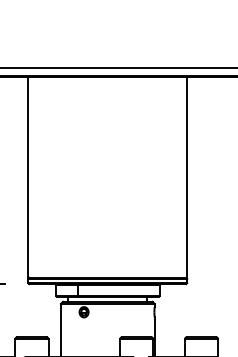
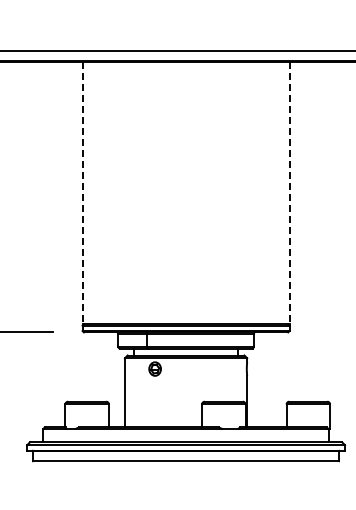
line: (28, 177) -> (82, 193), solid -> dashed
line: (187, 177) -> (289, 193), solid -> dashed

